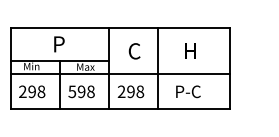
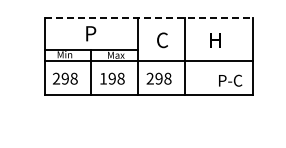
line: (119, 28) -> (148, 18), solid -> dashed
text: (71, 91) -> (102, 78), 598 -> 198
text: (188, 91) -> (230, 80), moved

